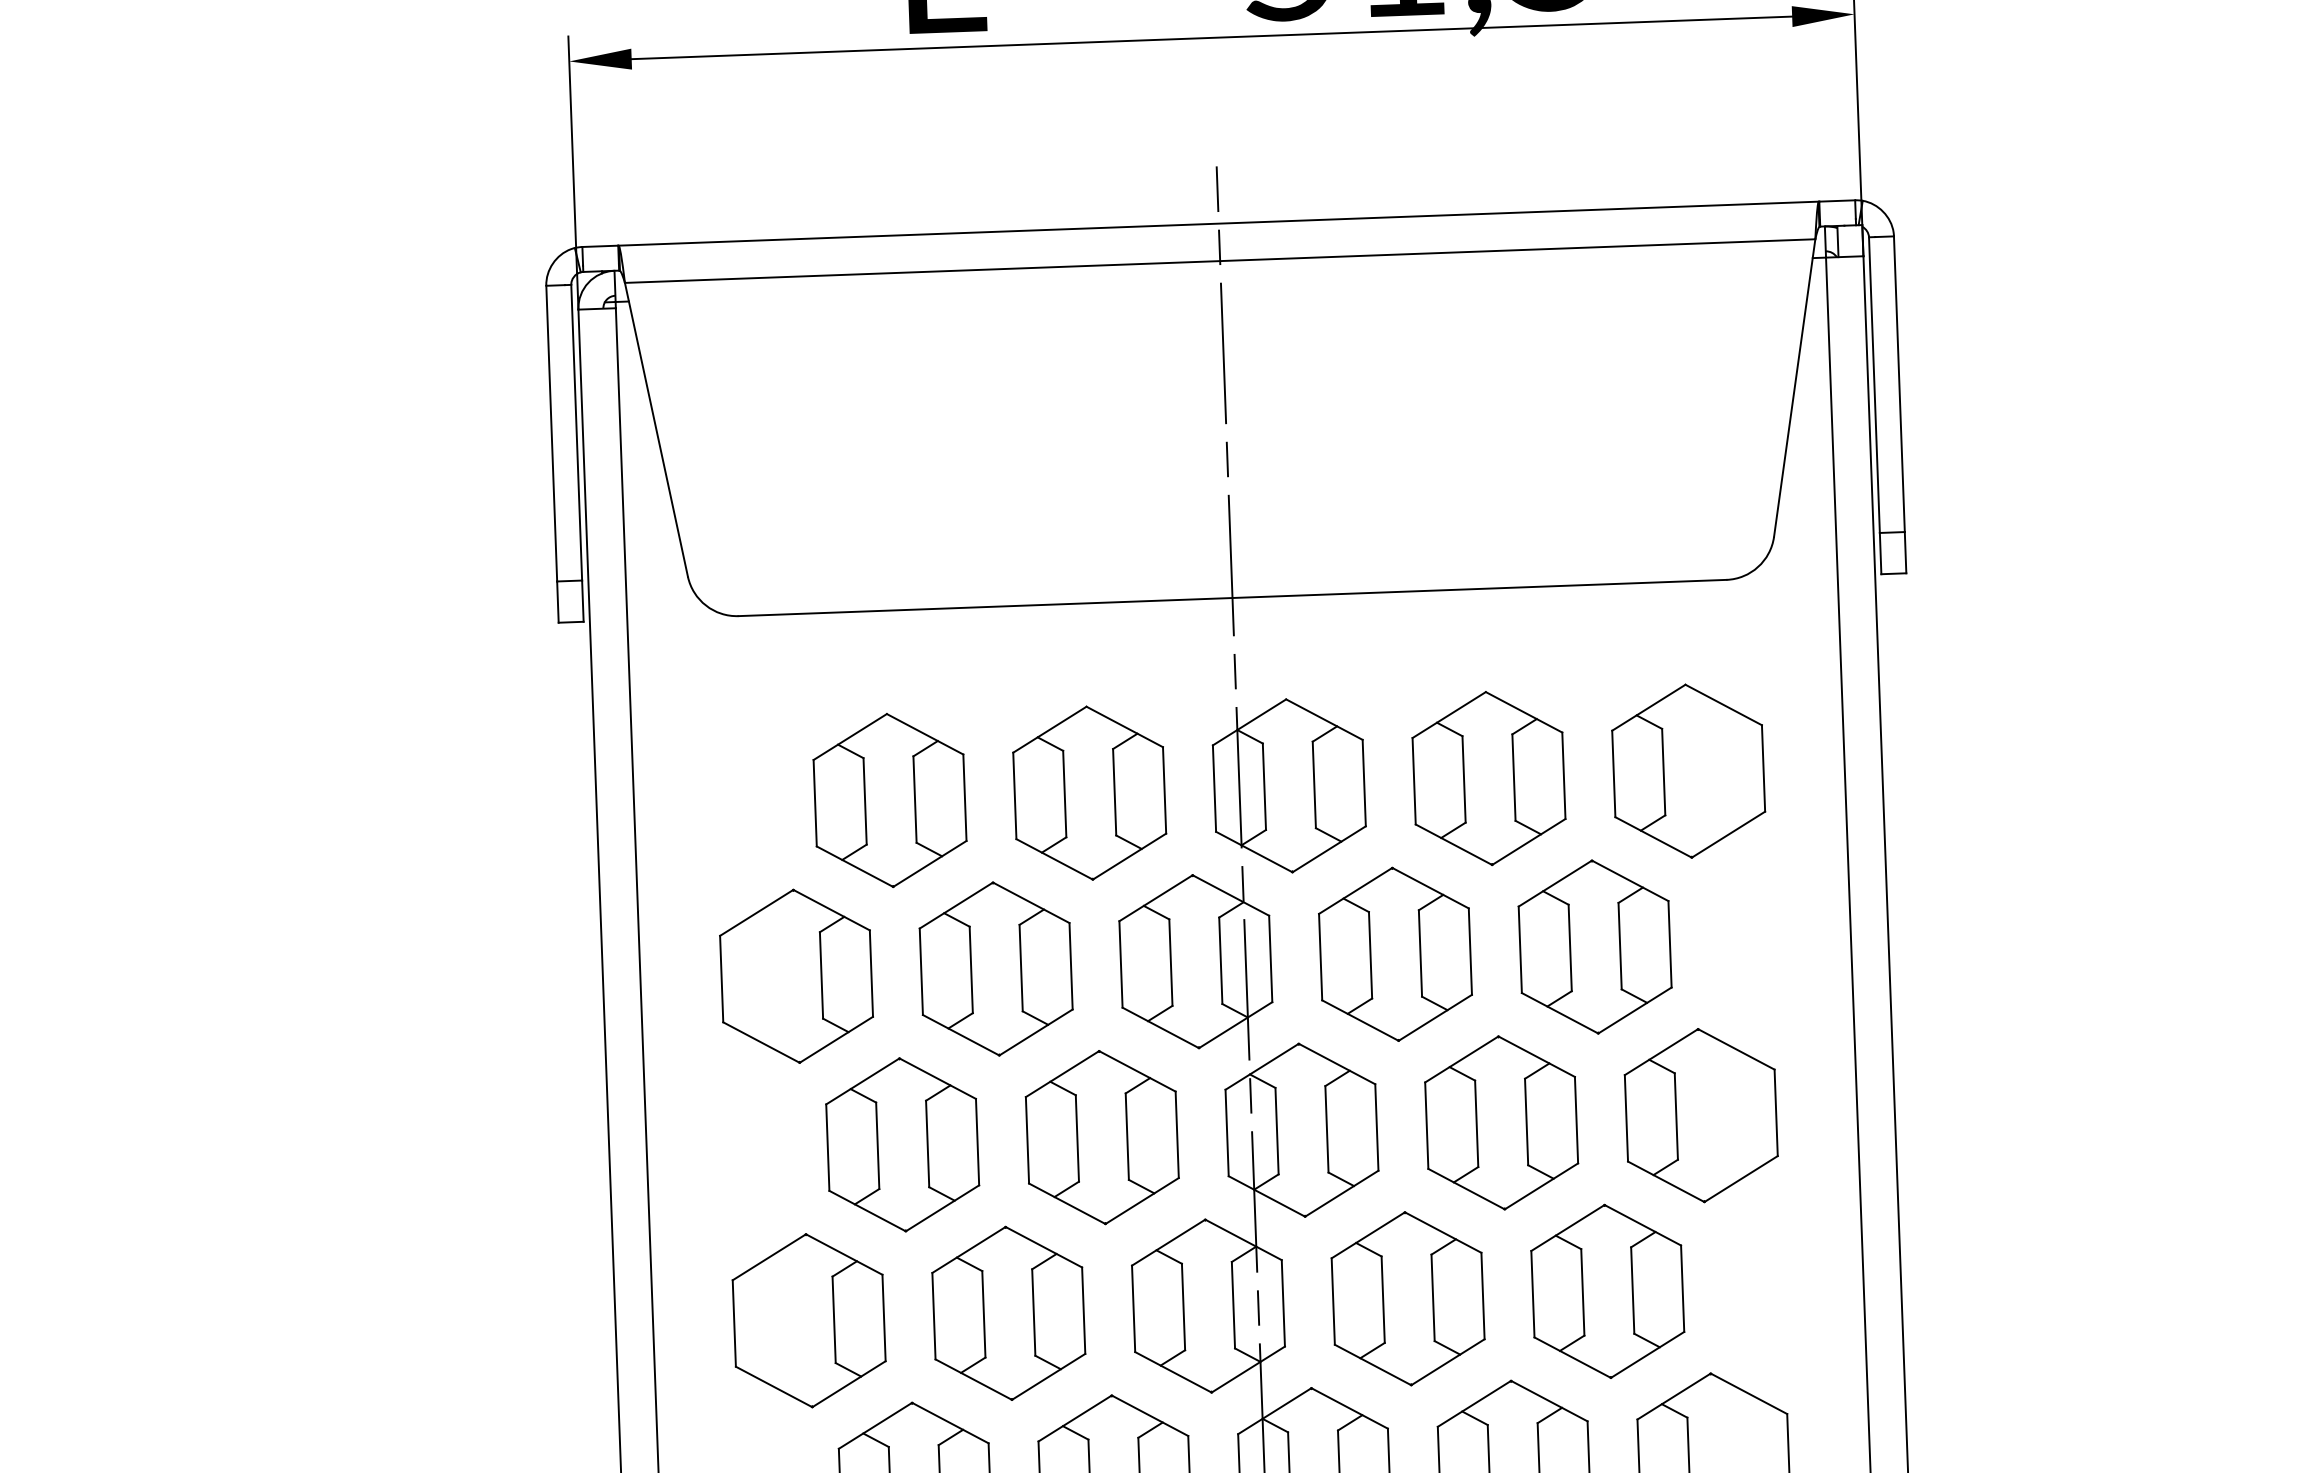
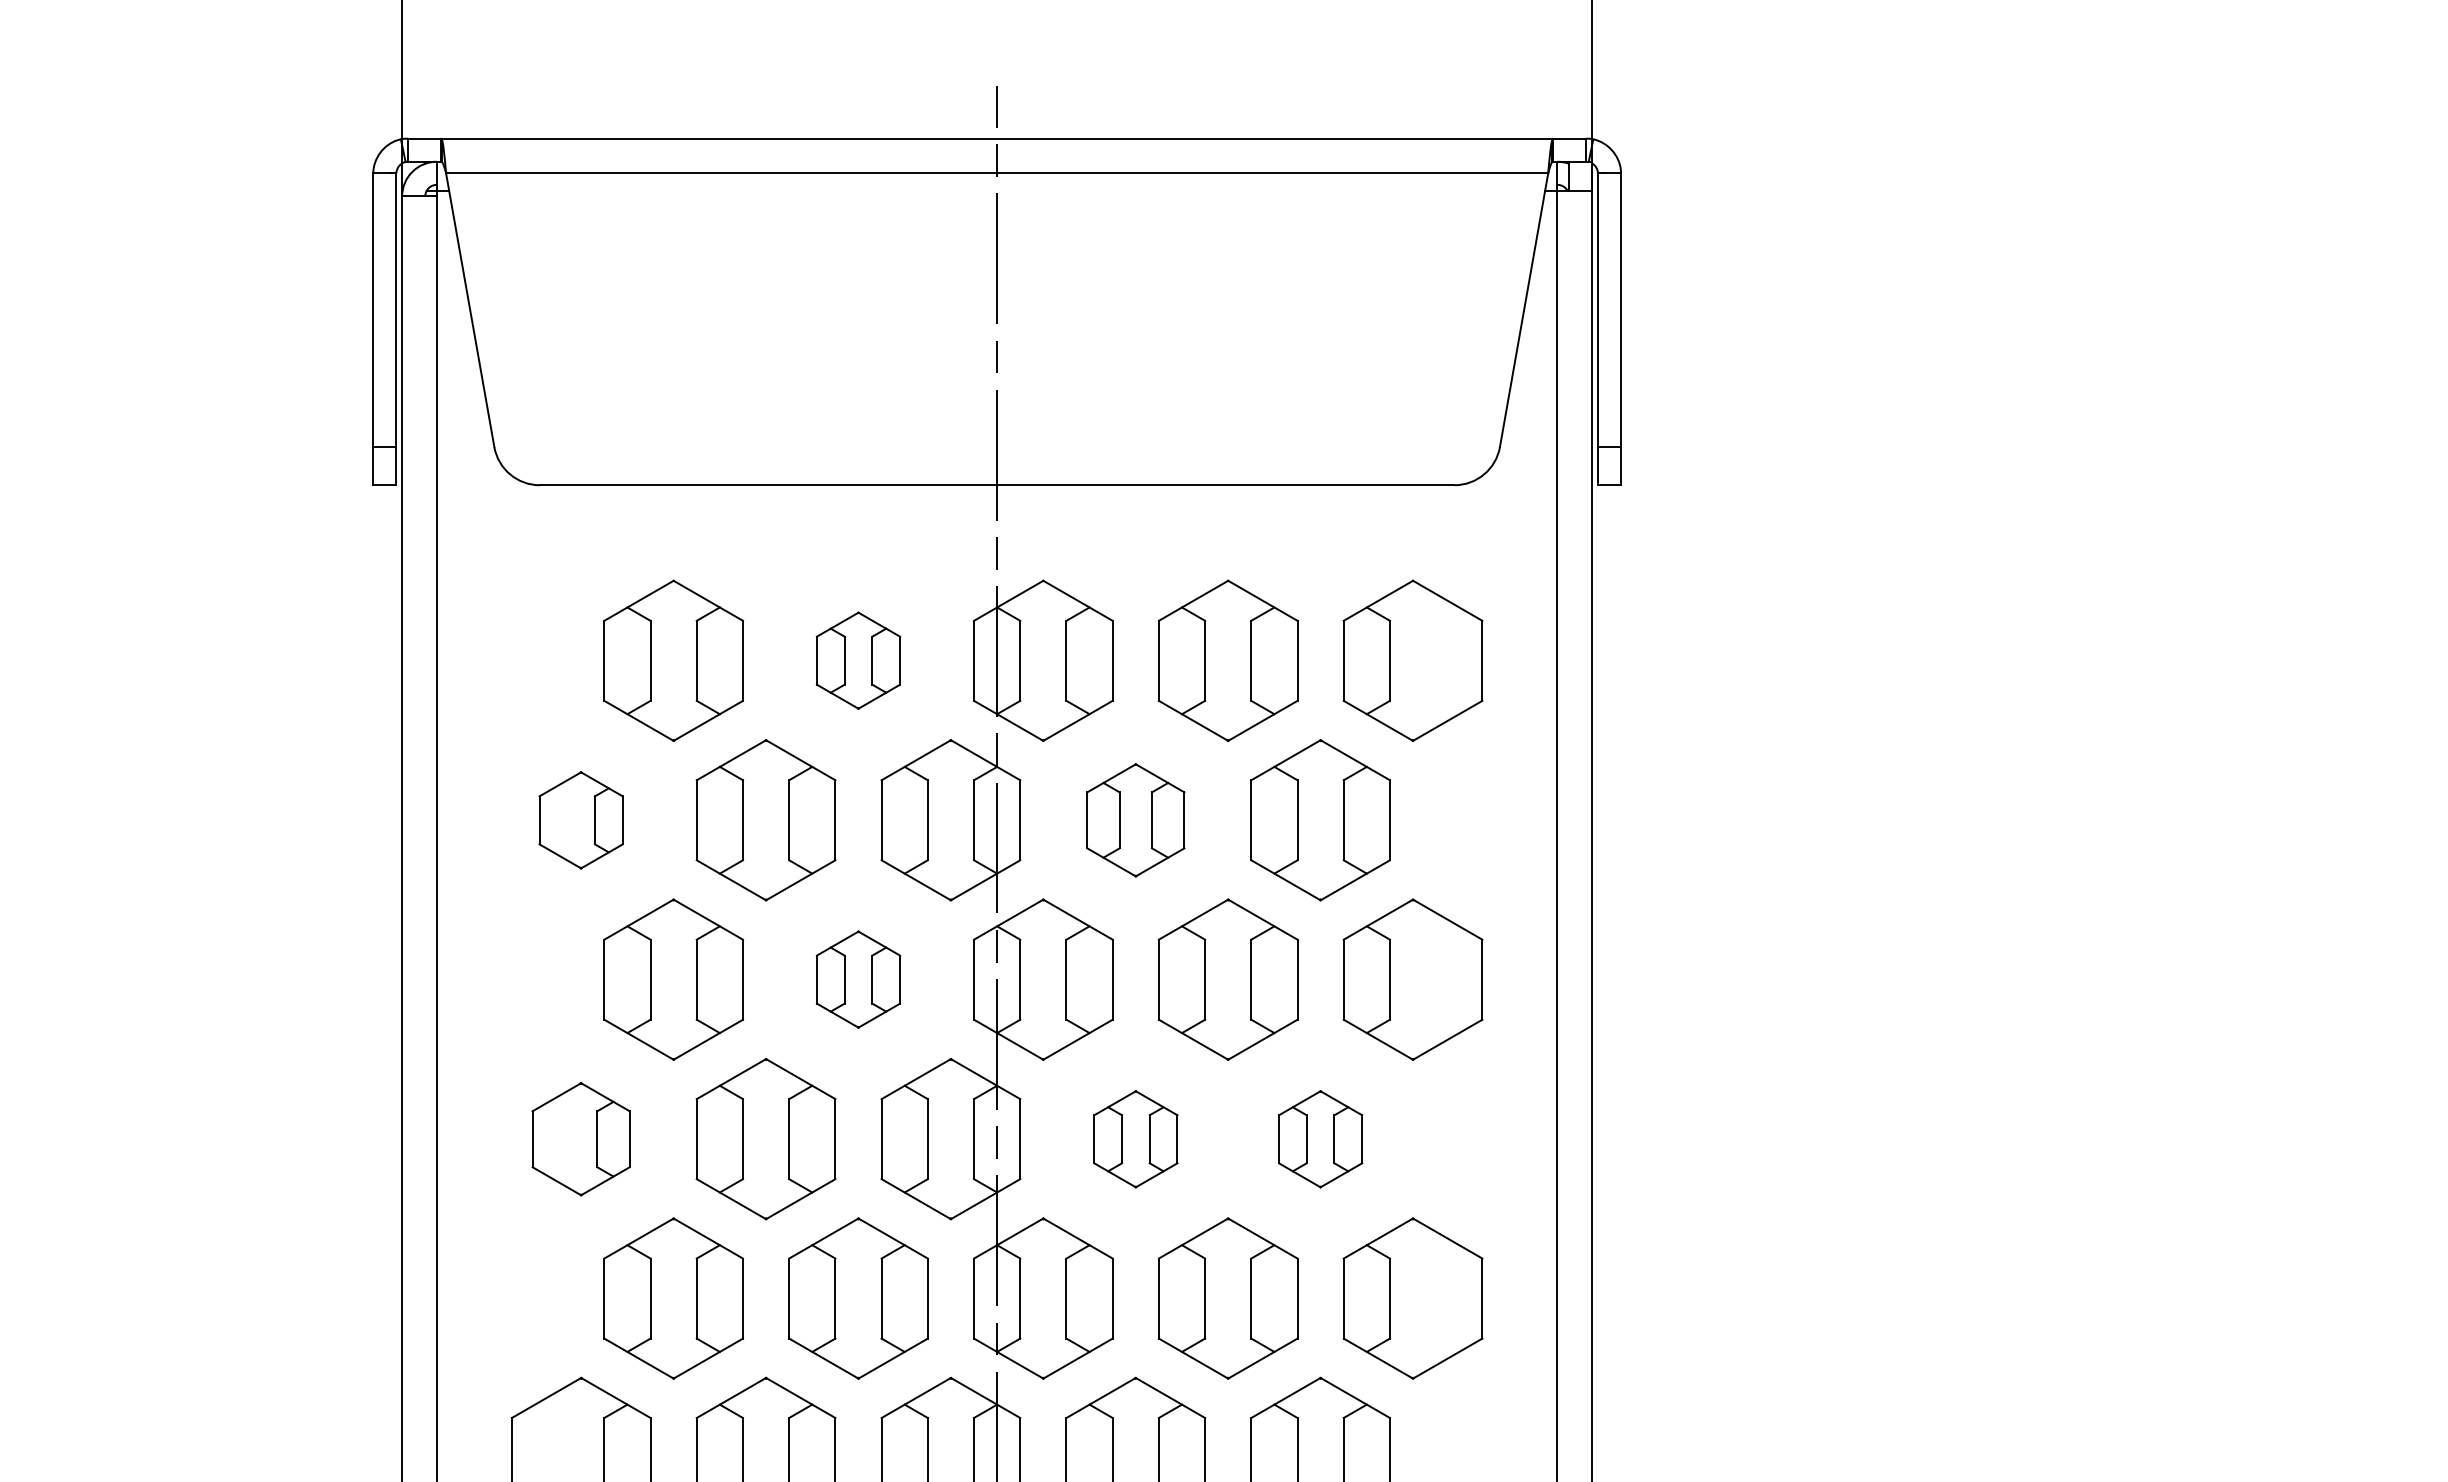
part: (1089, 792) -> (858, 660), size x0.6
part: (1395, 954) -> (1135, 820), size x0.7
part: (795, 976) -> (580, 820), size x0.6
part: (1102, 1137) -> (858, 979), size x0.6
part: (1607, 1291) -> (1320, 1139), size x0.6
part: (1407, 1299) -> (1135, 1139), size x0.6
part: (808, 1321) -> (580, 1139), size x0.7

